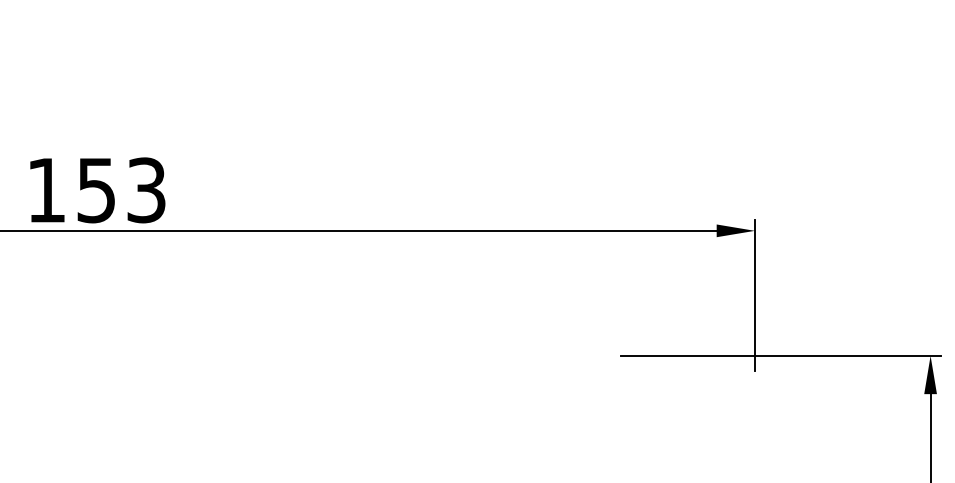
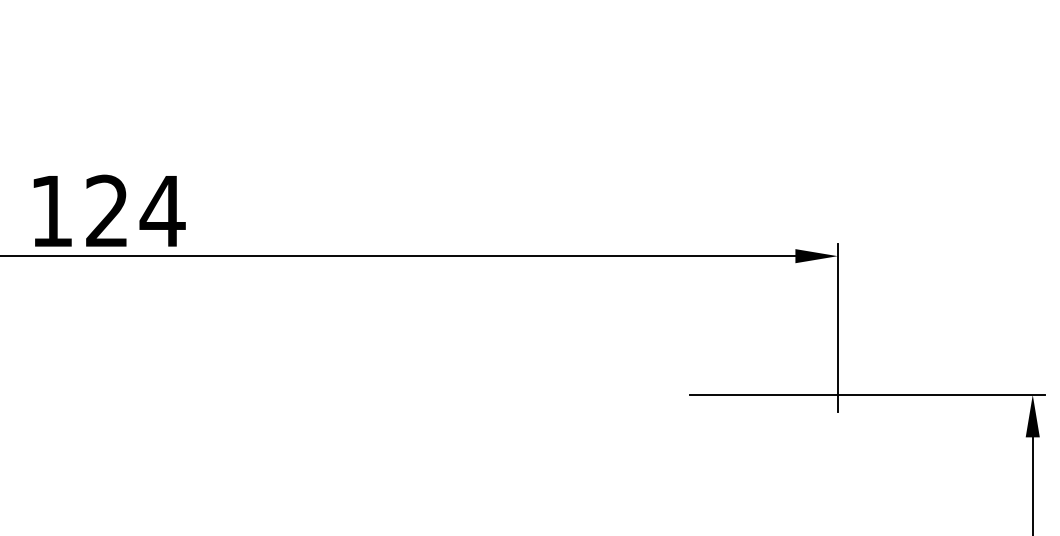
text: (121, 189) -> (135, 210), 153 -> 124

